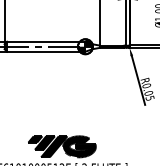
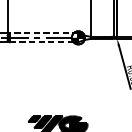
line: (45, 41) -> (43, 33), solid -> dashed
line: (46, 51) -> (44, 42), solid -> dashed

